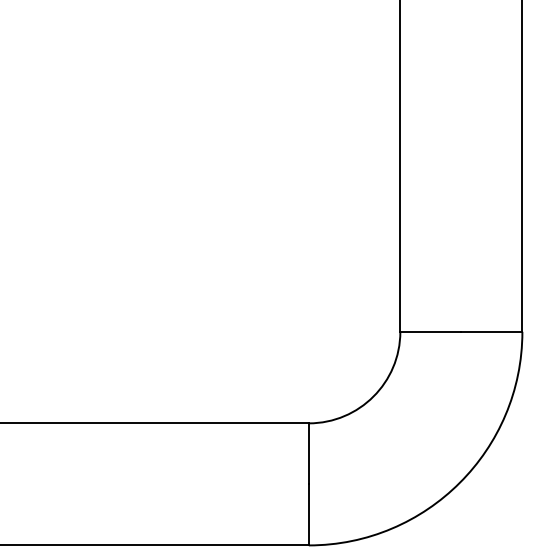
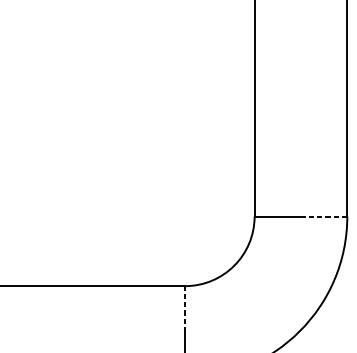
line: (491, 331) -> (323, 216), solid -> dashed
line: (308, 453) -> (184, 309), solid -> dashed

